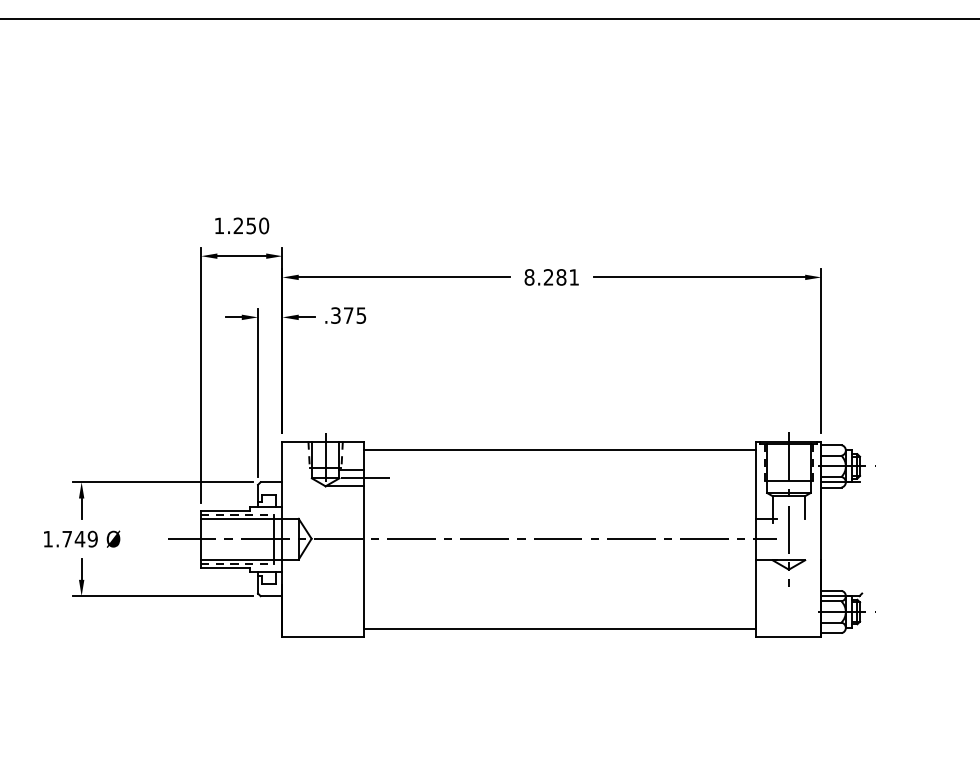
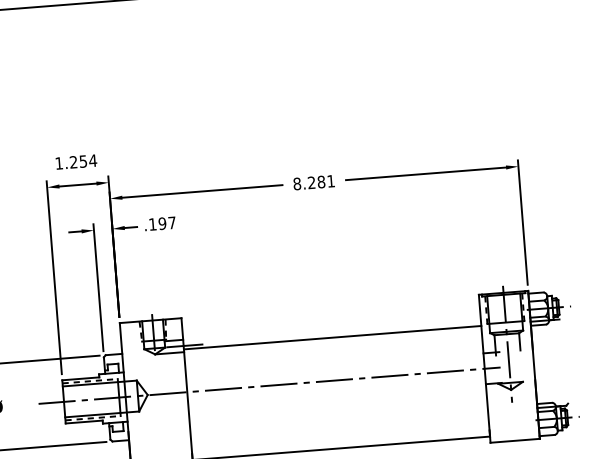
text: (263, 225) -> (92, 160), 1.250 -> 1.254
text: (348, 315) -> (162, 223), .375 -> .197
line: (559, 449) -> (332, 337), moved

